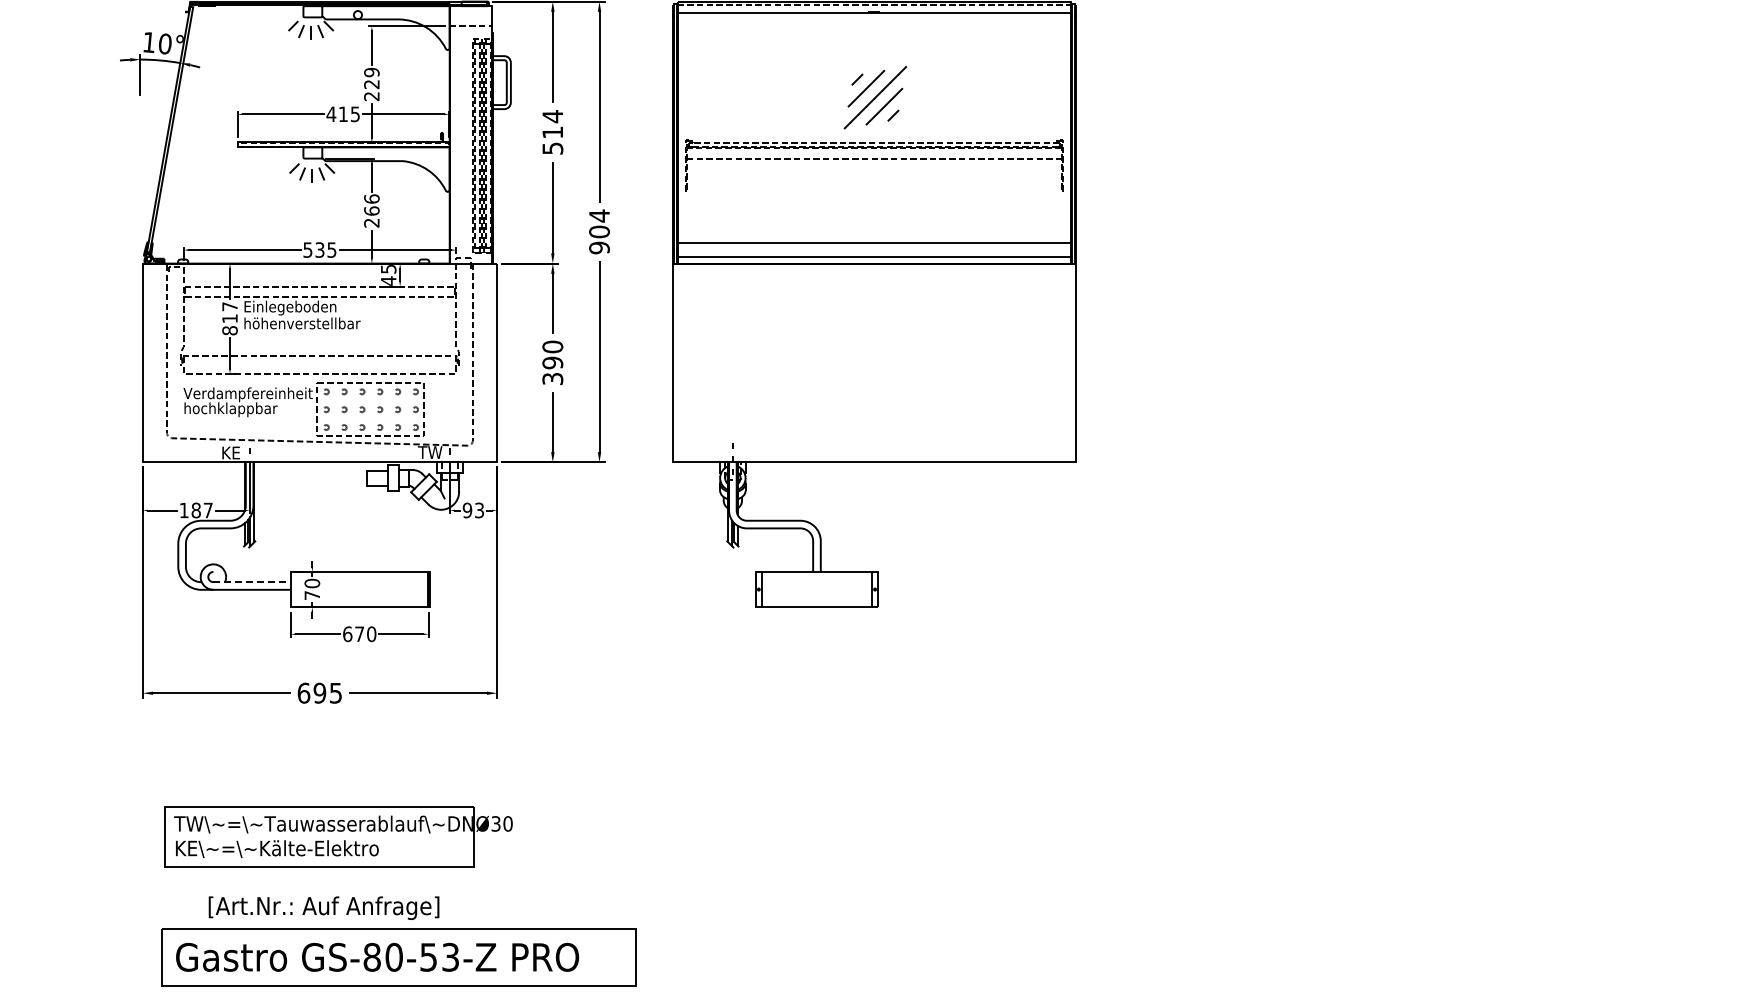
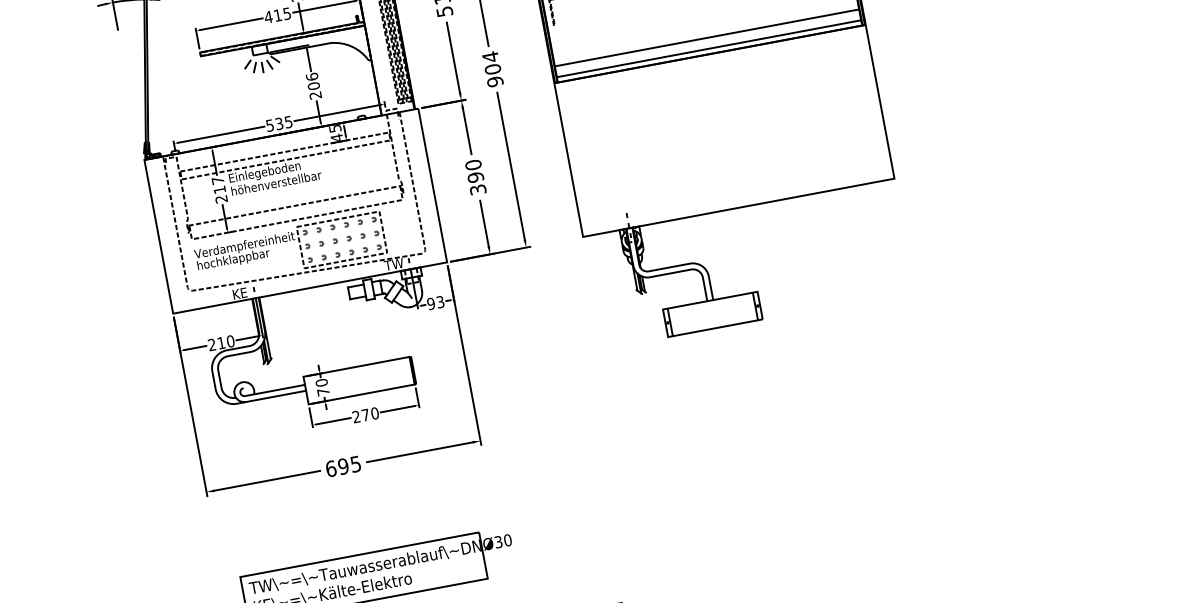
text: (371, 210) -> (313, 85), 266 -> 206
text: (229, 330) -> (221, 199), 817 -> 217
text: (195, 510) -> (220, 343), 187 -> 210
line: (252, 582) -> (275, 390), dashed -> solid
text: (347, 634) -> (356, 417), 670 -> 270

